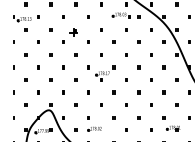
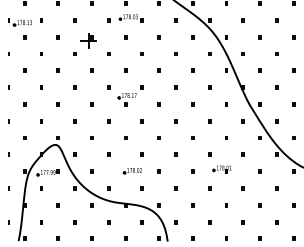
part: (120, 15) -> (130, 18), moved
part: (73, 32) -> (88, 40), size x1.67
part: (93, 129) -> (131, 171), moved

